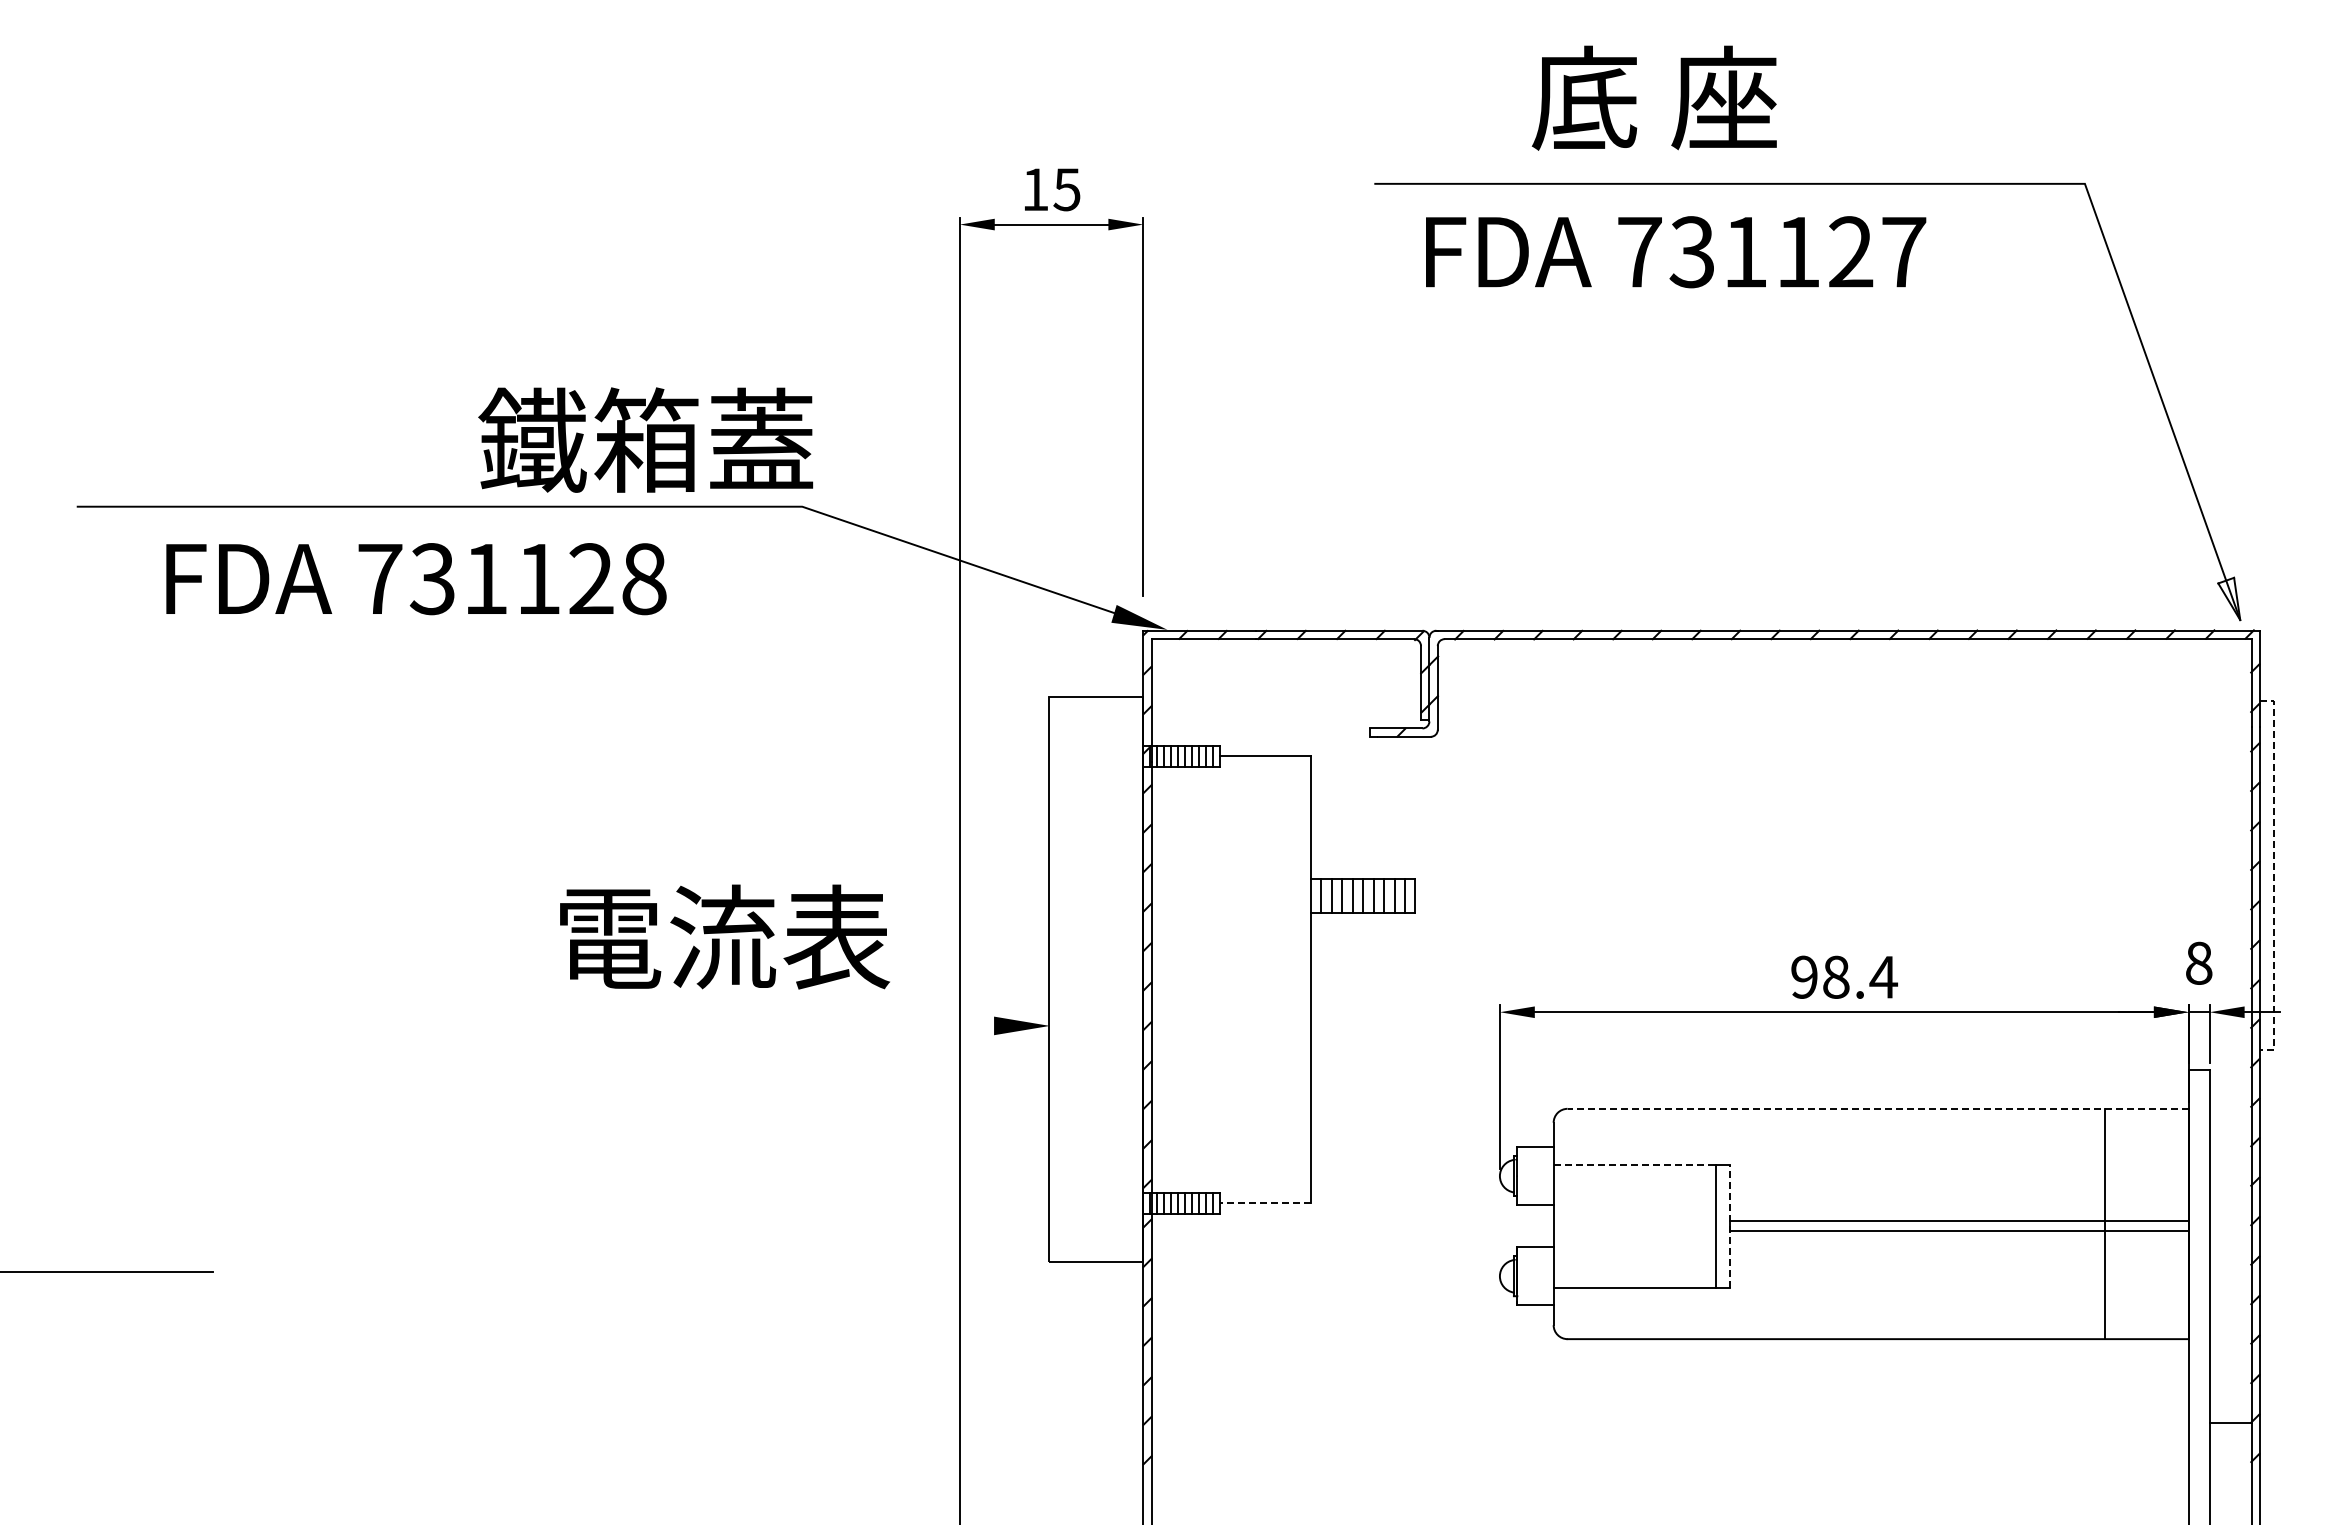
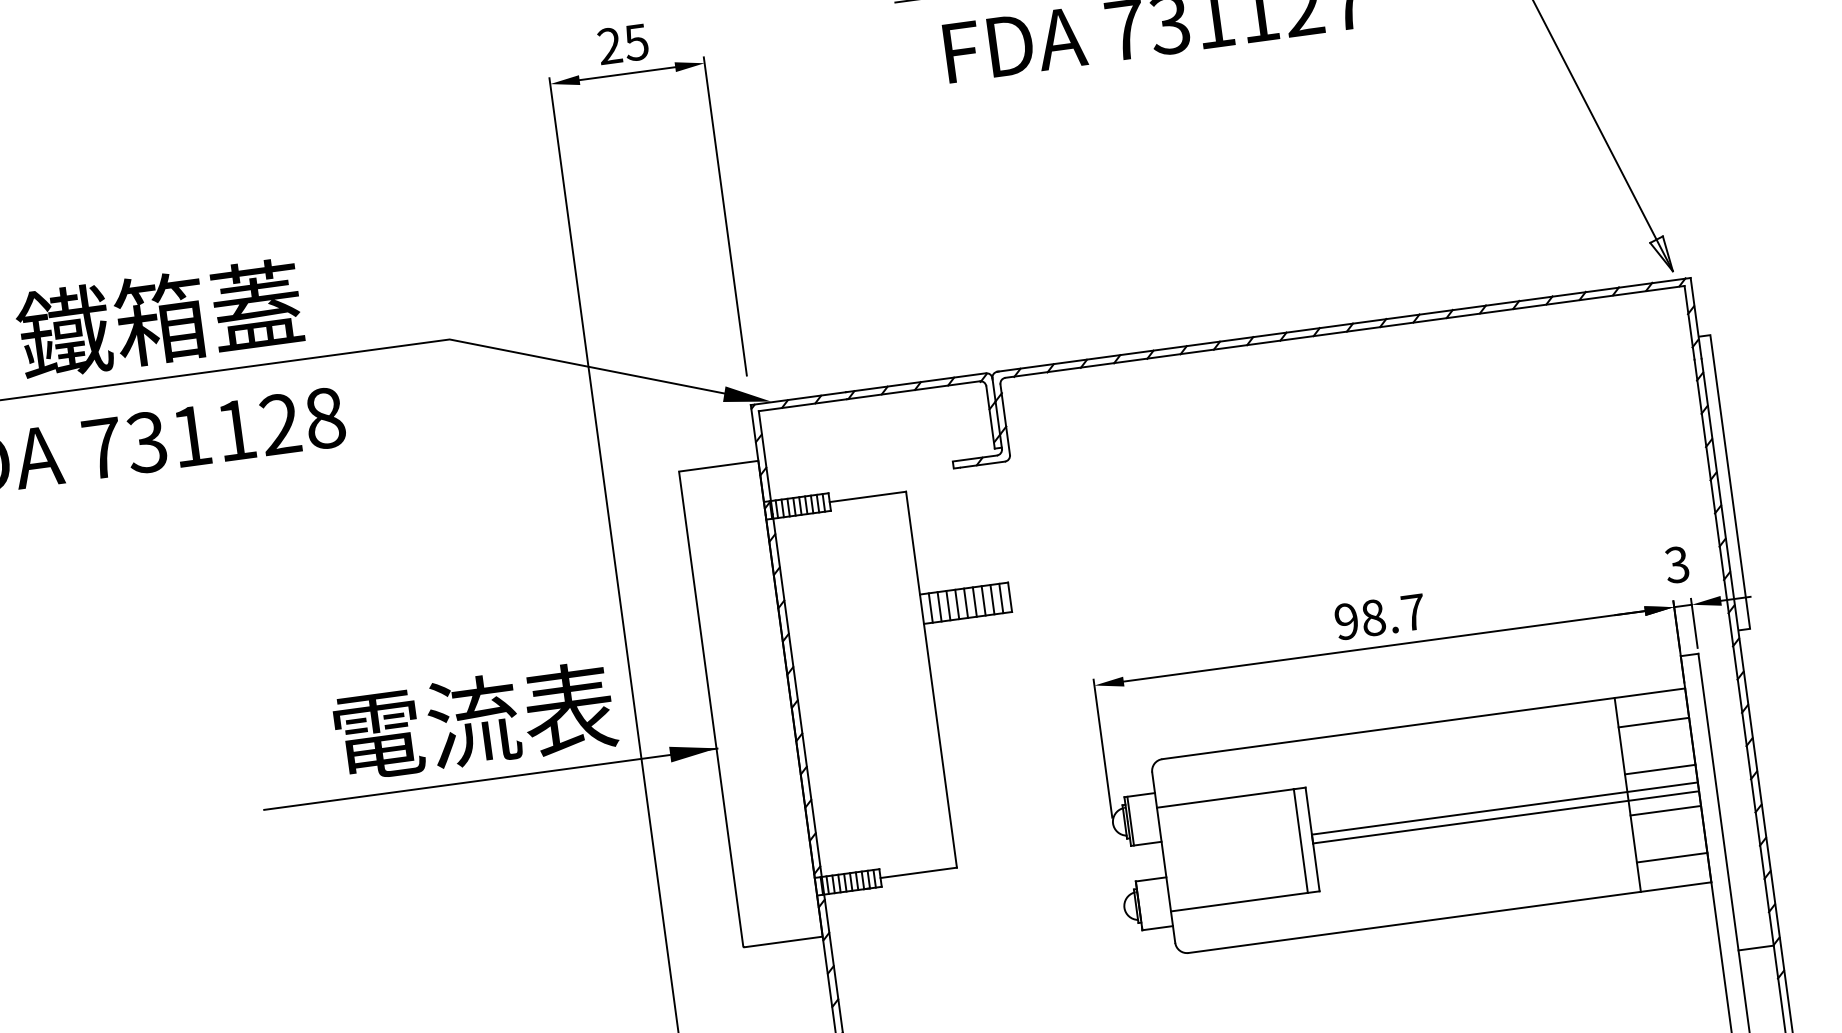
text: (1035, 189) -> (609, 45), 15 -> 25
text: (645, 439) -> (159, 318), moved
line: (2273, 875) -> (1729, 482), dashed -> solid
text: (724, 936) -> (474, 720), moved
text: (2198, 962) -> (1676, 564), 8 -> 3
text: (1883, 977) -> (1413, 612), 98.4 -> 98.7
line: (780, 1026) -> (490, 779), added
line: (1878, 1108) -> (1423, 723), dashed -> solid
line: (2146, 1143) -> (1653, 722), added
line: (1635, 1164) -> (1225, 798), dashed -> solid
line: (1520, 1176) -> (1130, 821), added
line: (2146, 1199) -> (1659, 769), added
line: (1264, 1203) -> (918, 873), dashed -> solid
line: (1730, 1226) -> (1312, 839), dashed -> solid
line: (2146, 1248) -> (1665, 810), added
line: (2146, 1304) -> (1671, 857), added

